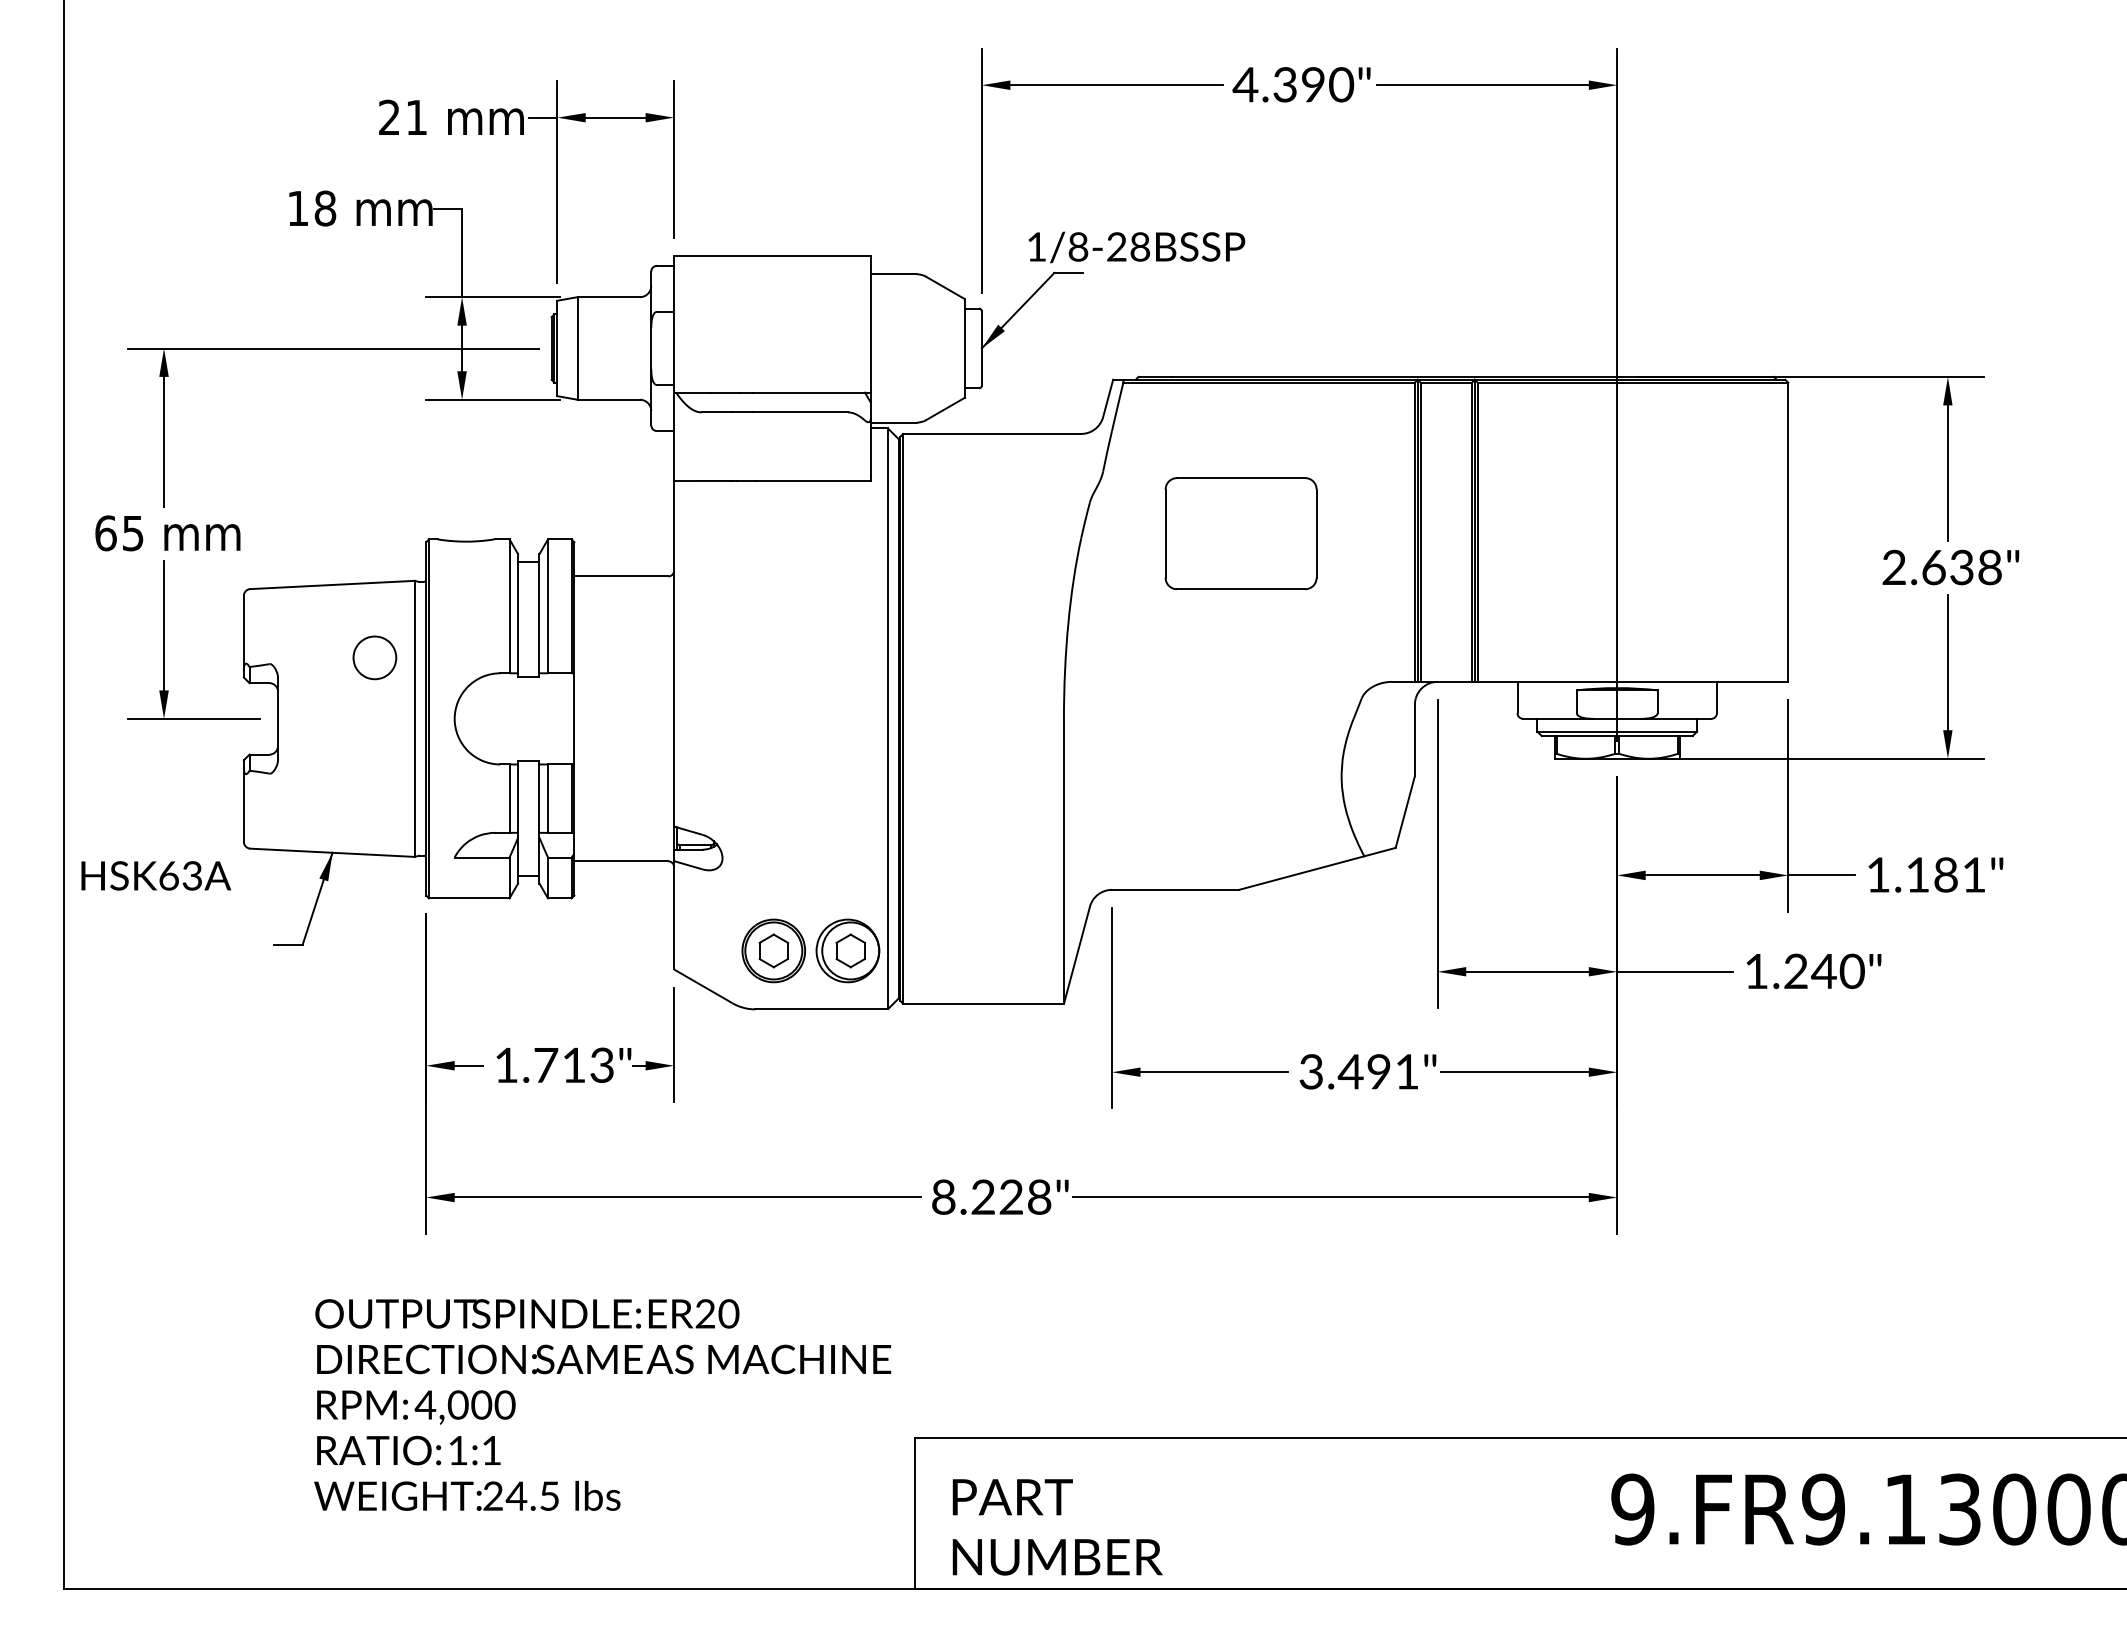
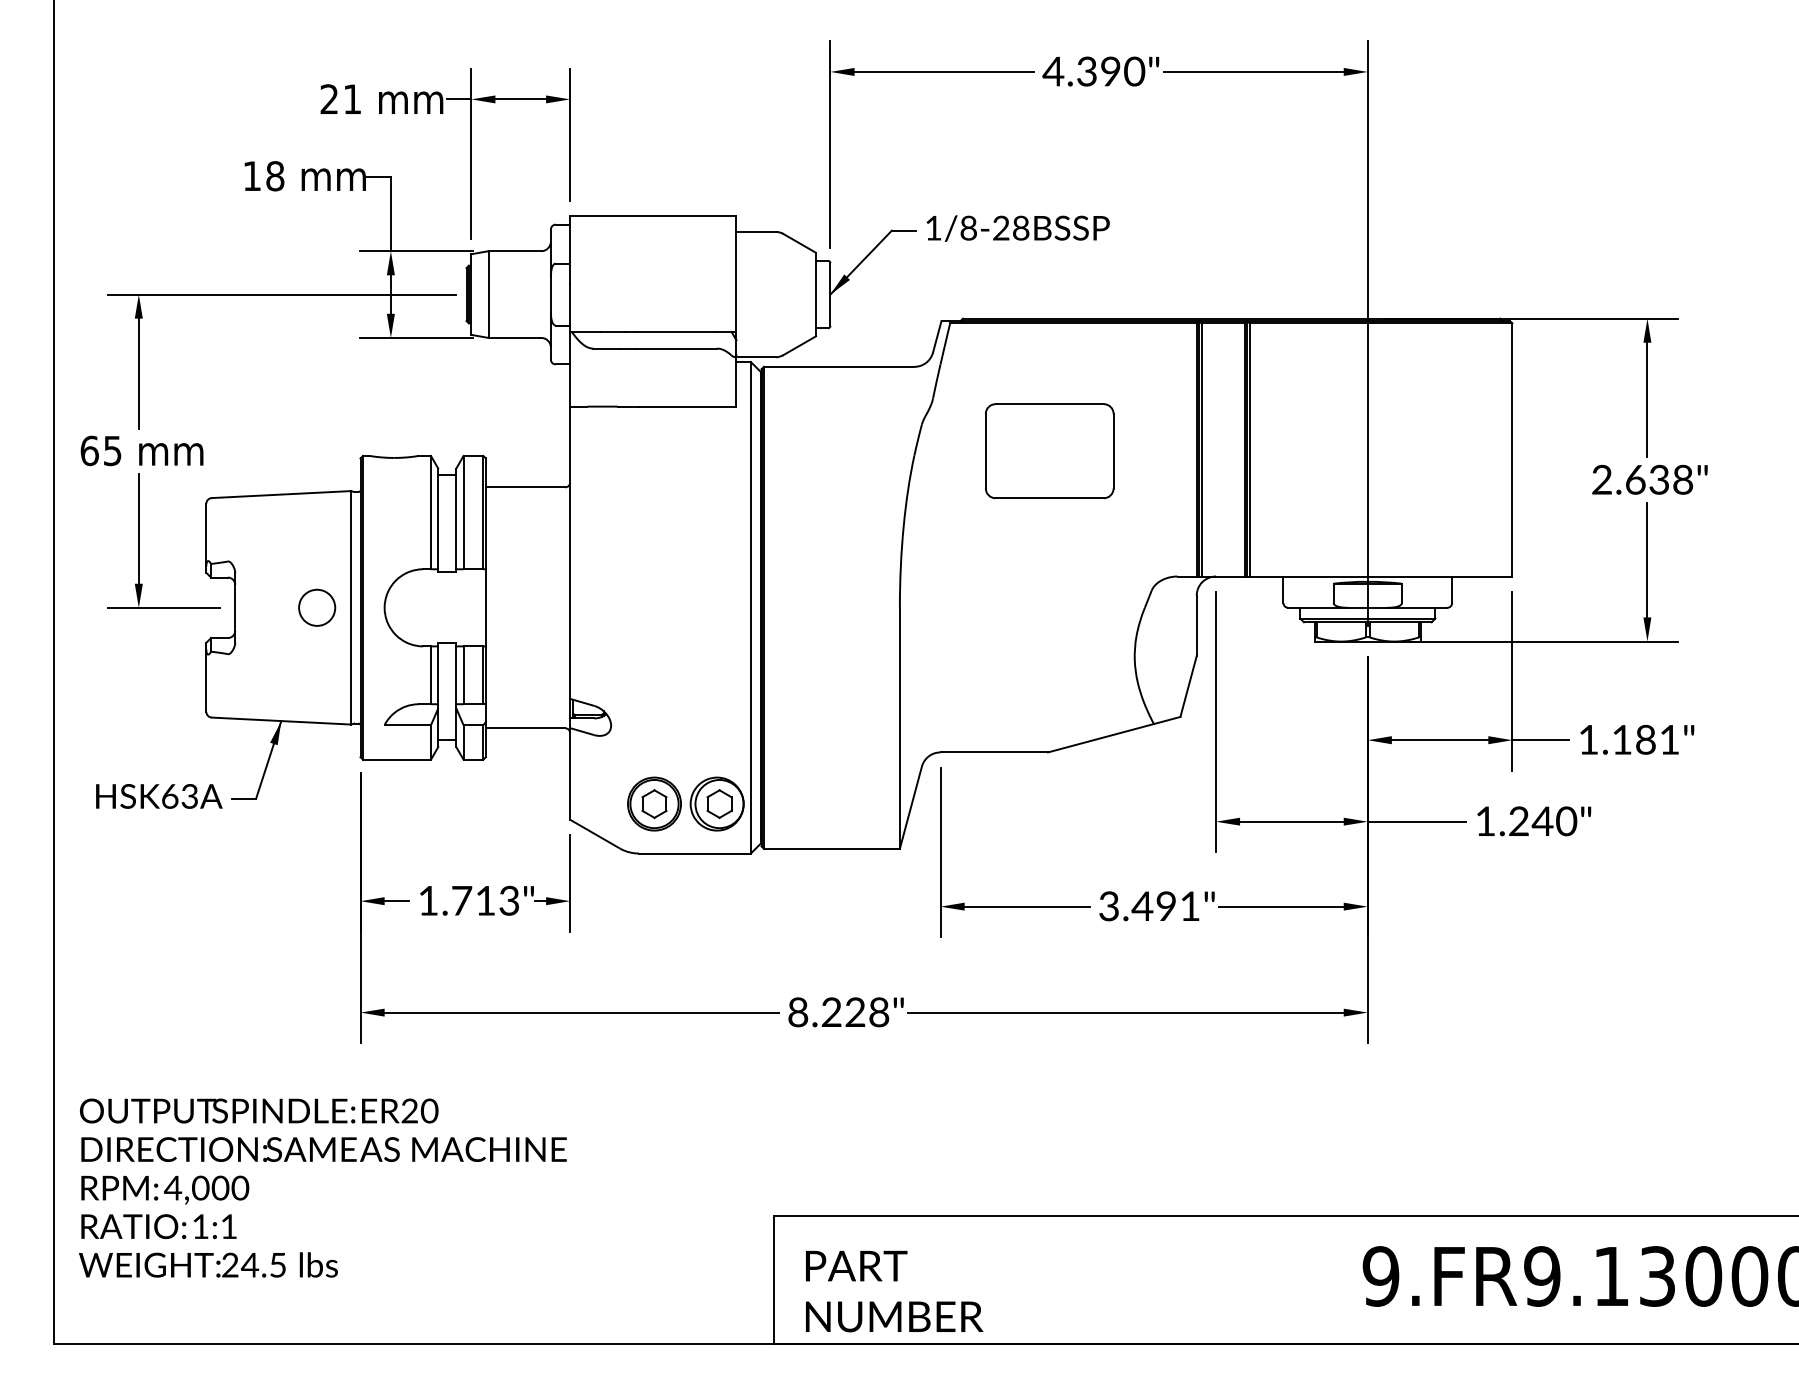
text: (1136, 247) -> (1017, 228), moved
part: (374, 657) -> (316, 607), moved
text: (156, 875) -> (159, 796), moved
text: (602, 1404) -> (322, 1187), moved

